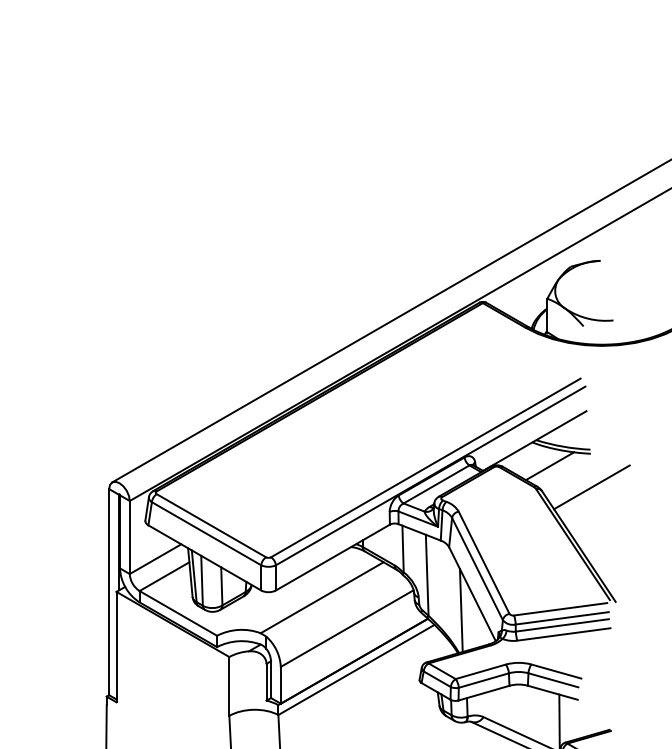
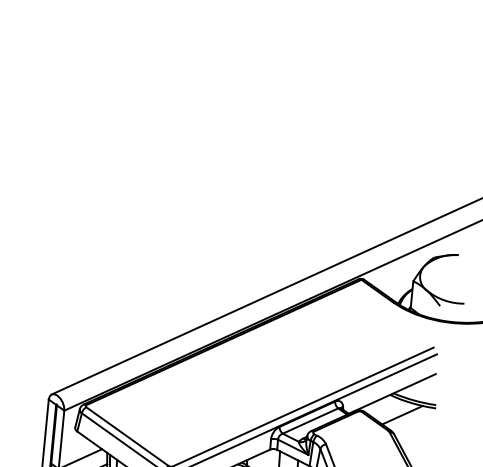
line: (591, 487) -> (434, 435), removed

